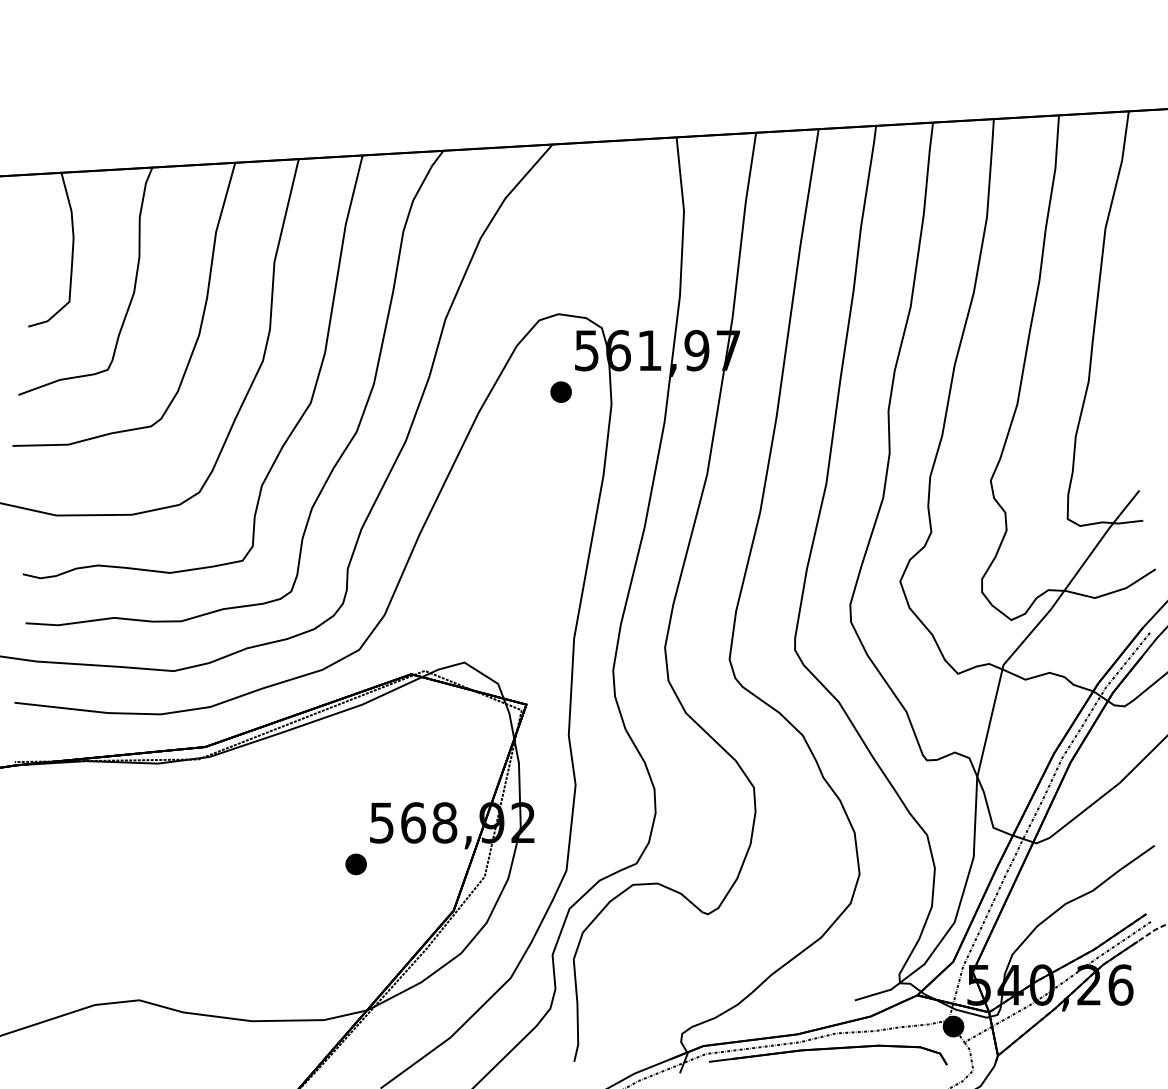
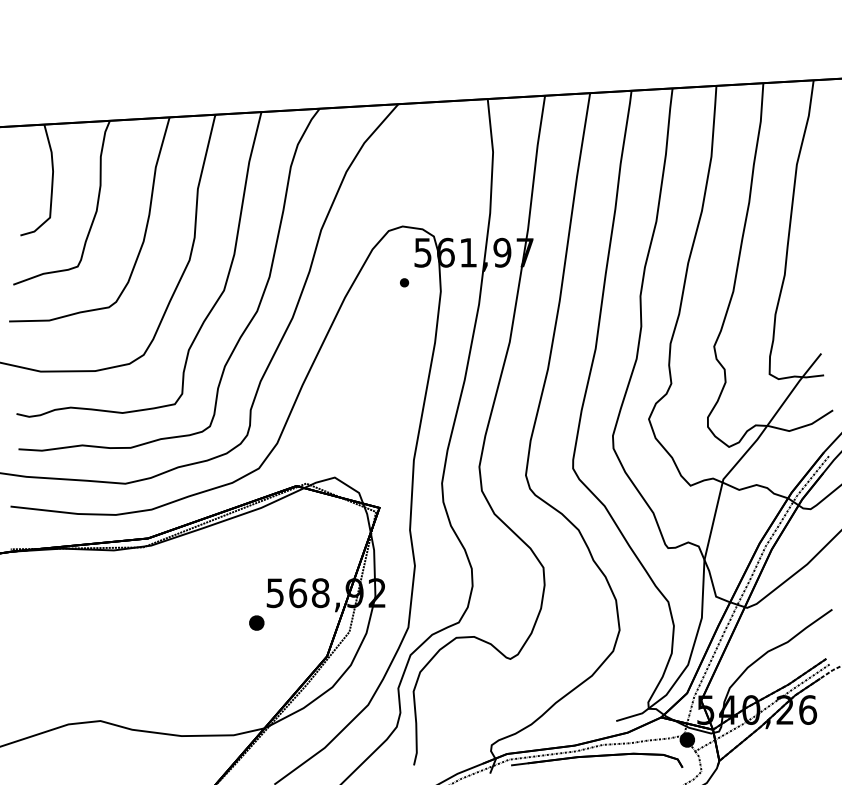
part: (561, 391) -> (404, 282), size x0.6

